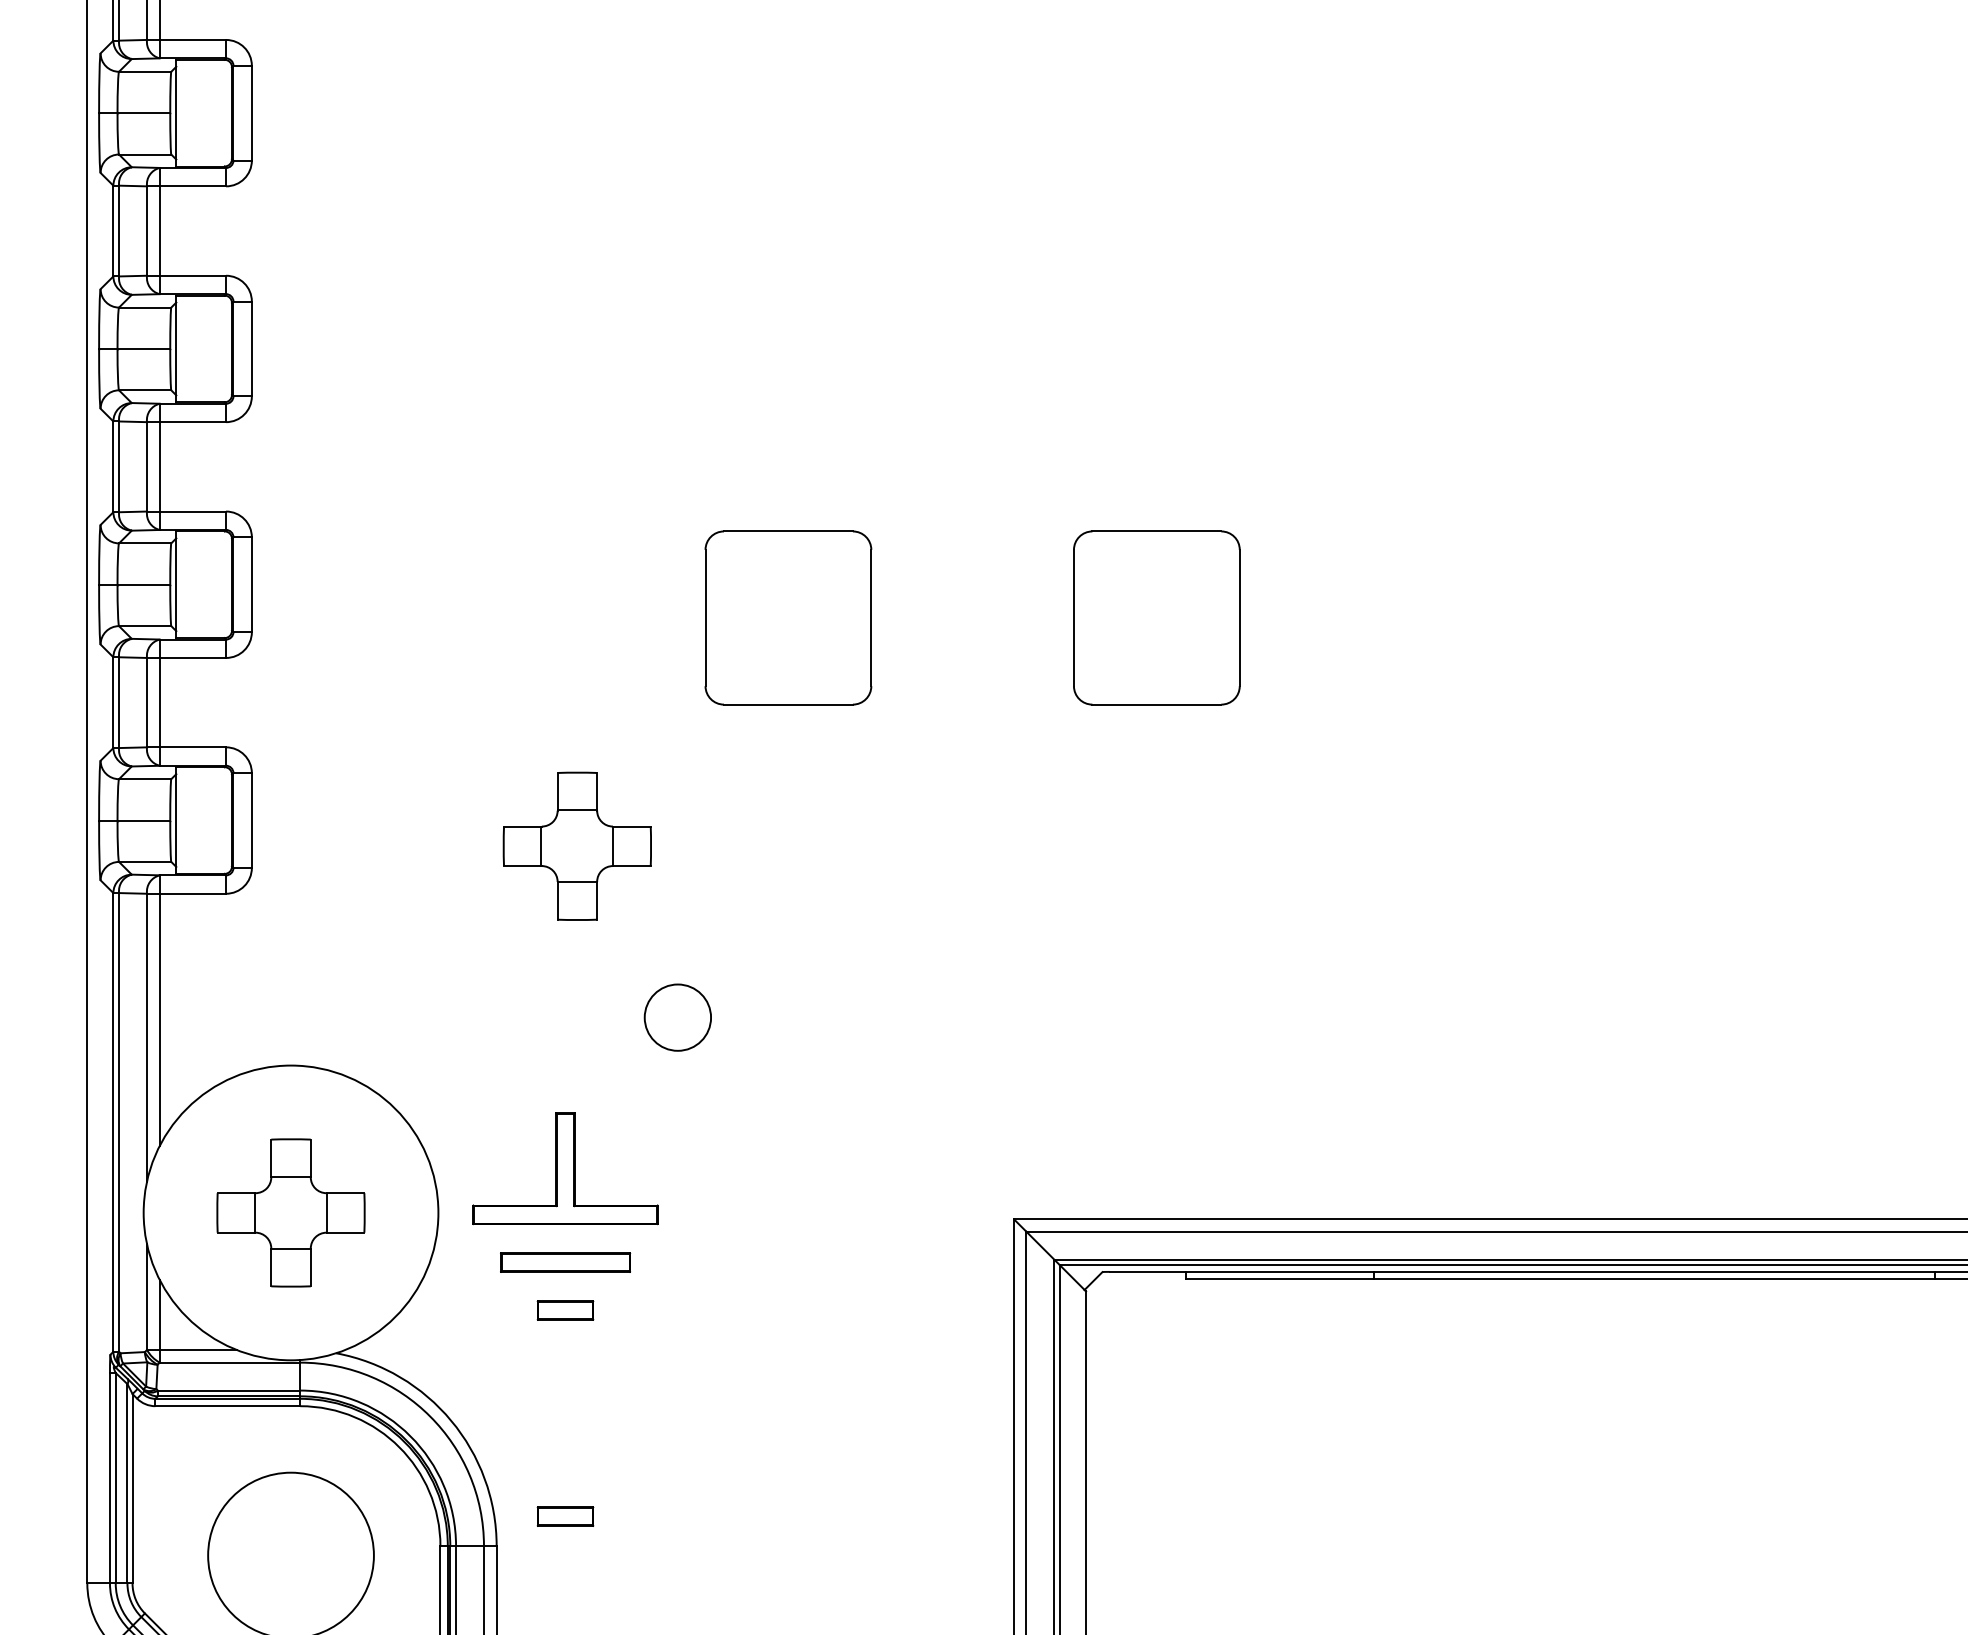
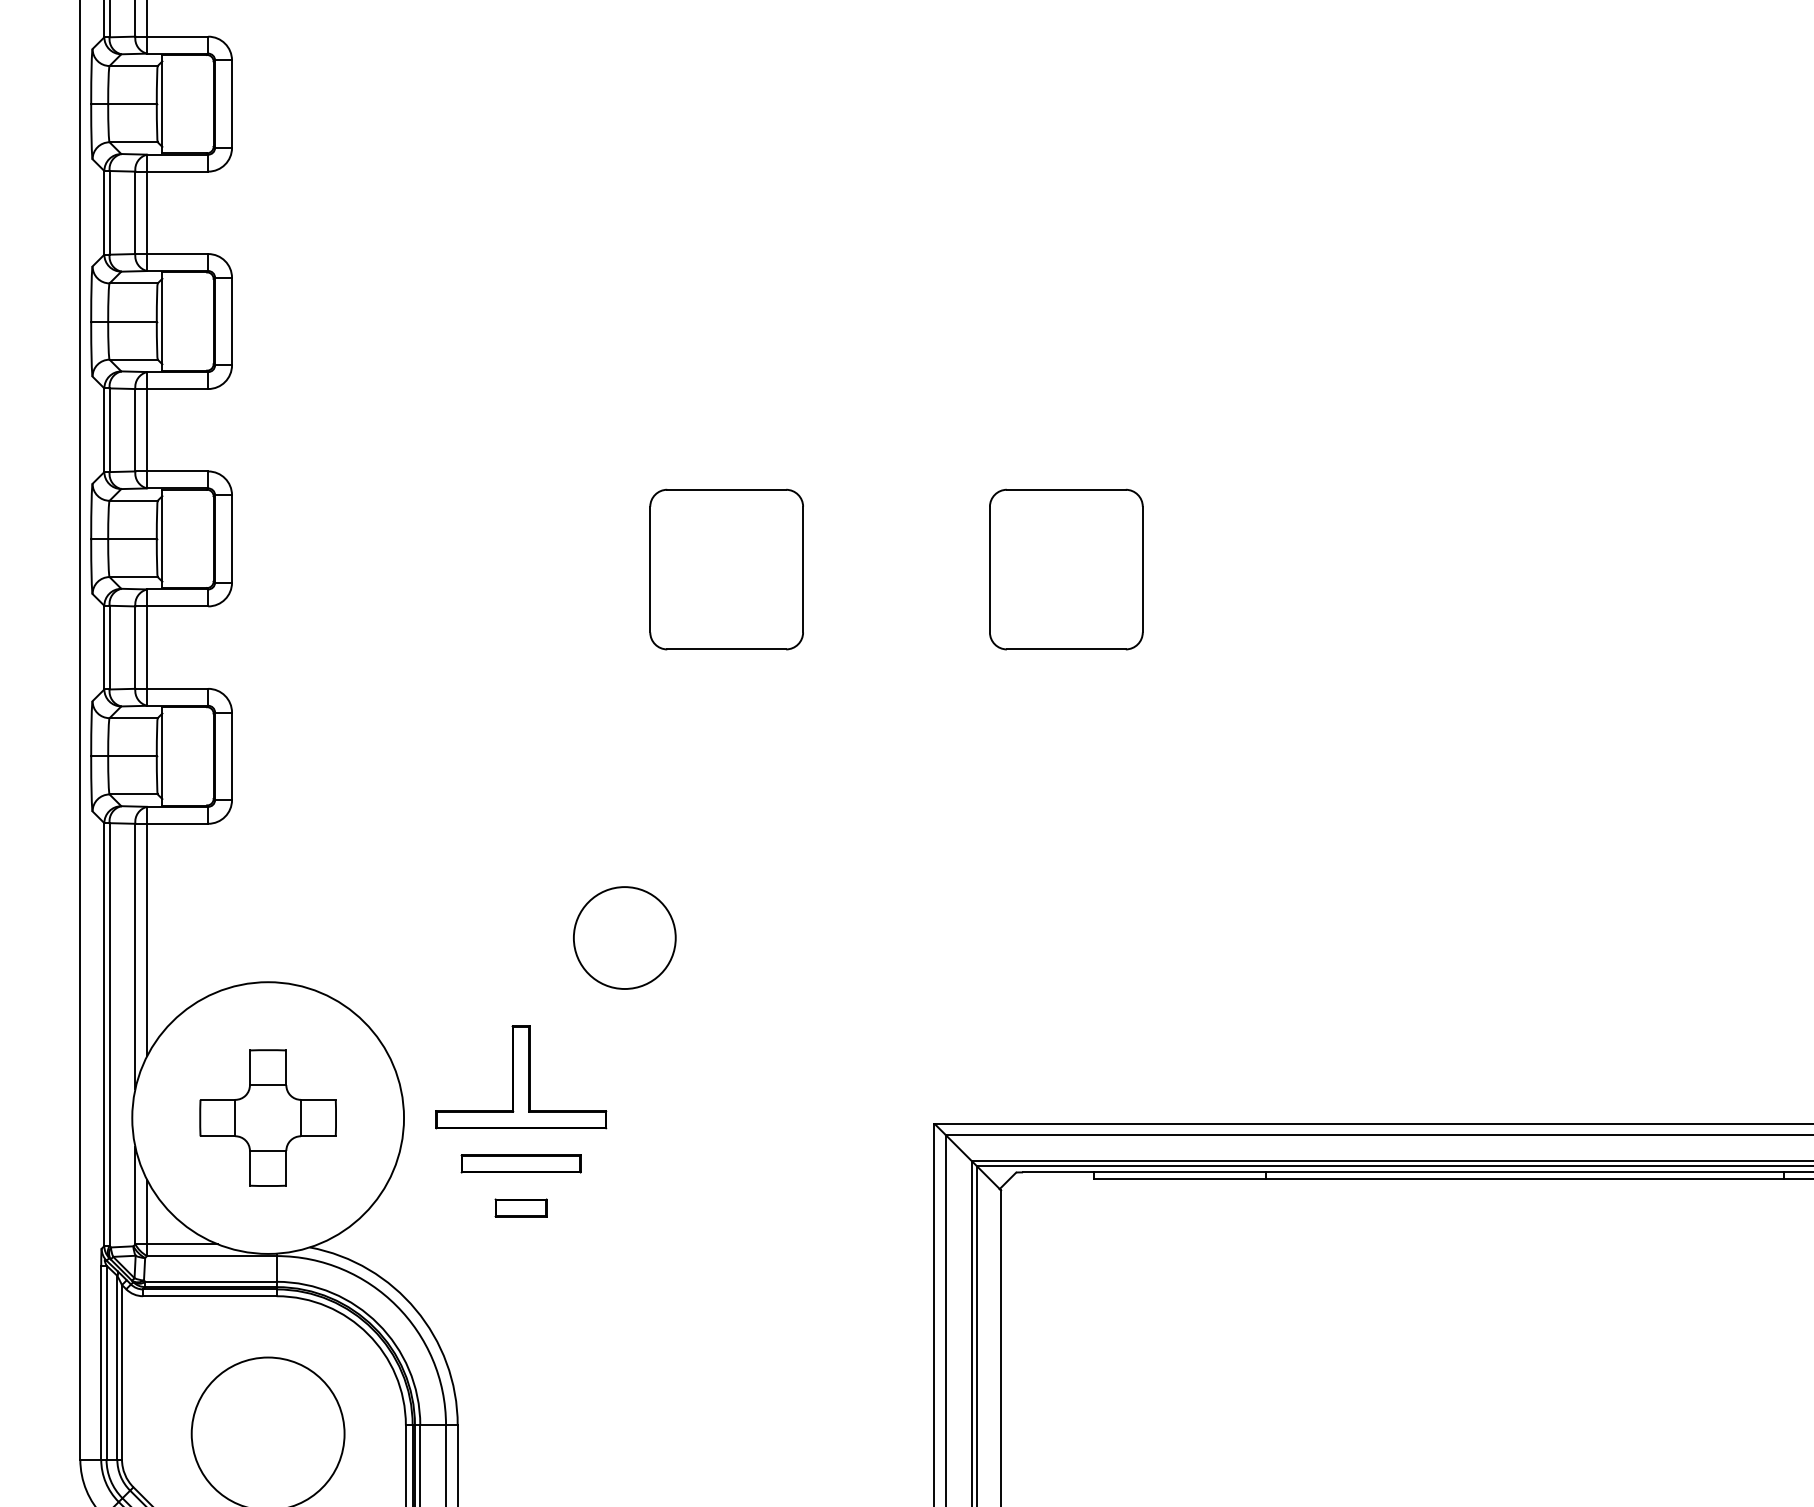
part: (576, 845) -> (531, 779), removed
circle: (677, 1018) -> (624, 938), size x1.67
part: (564, 1516) -> (520, 1397), removed

